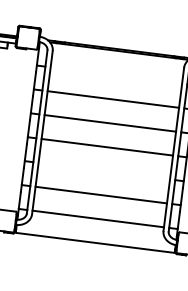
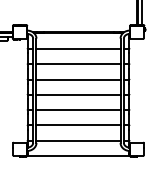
line: (116, 74) -> (78, 48), added
line: (104, 171) -> (78, 110), added

